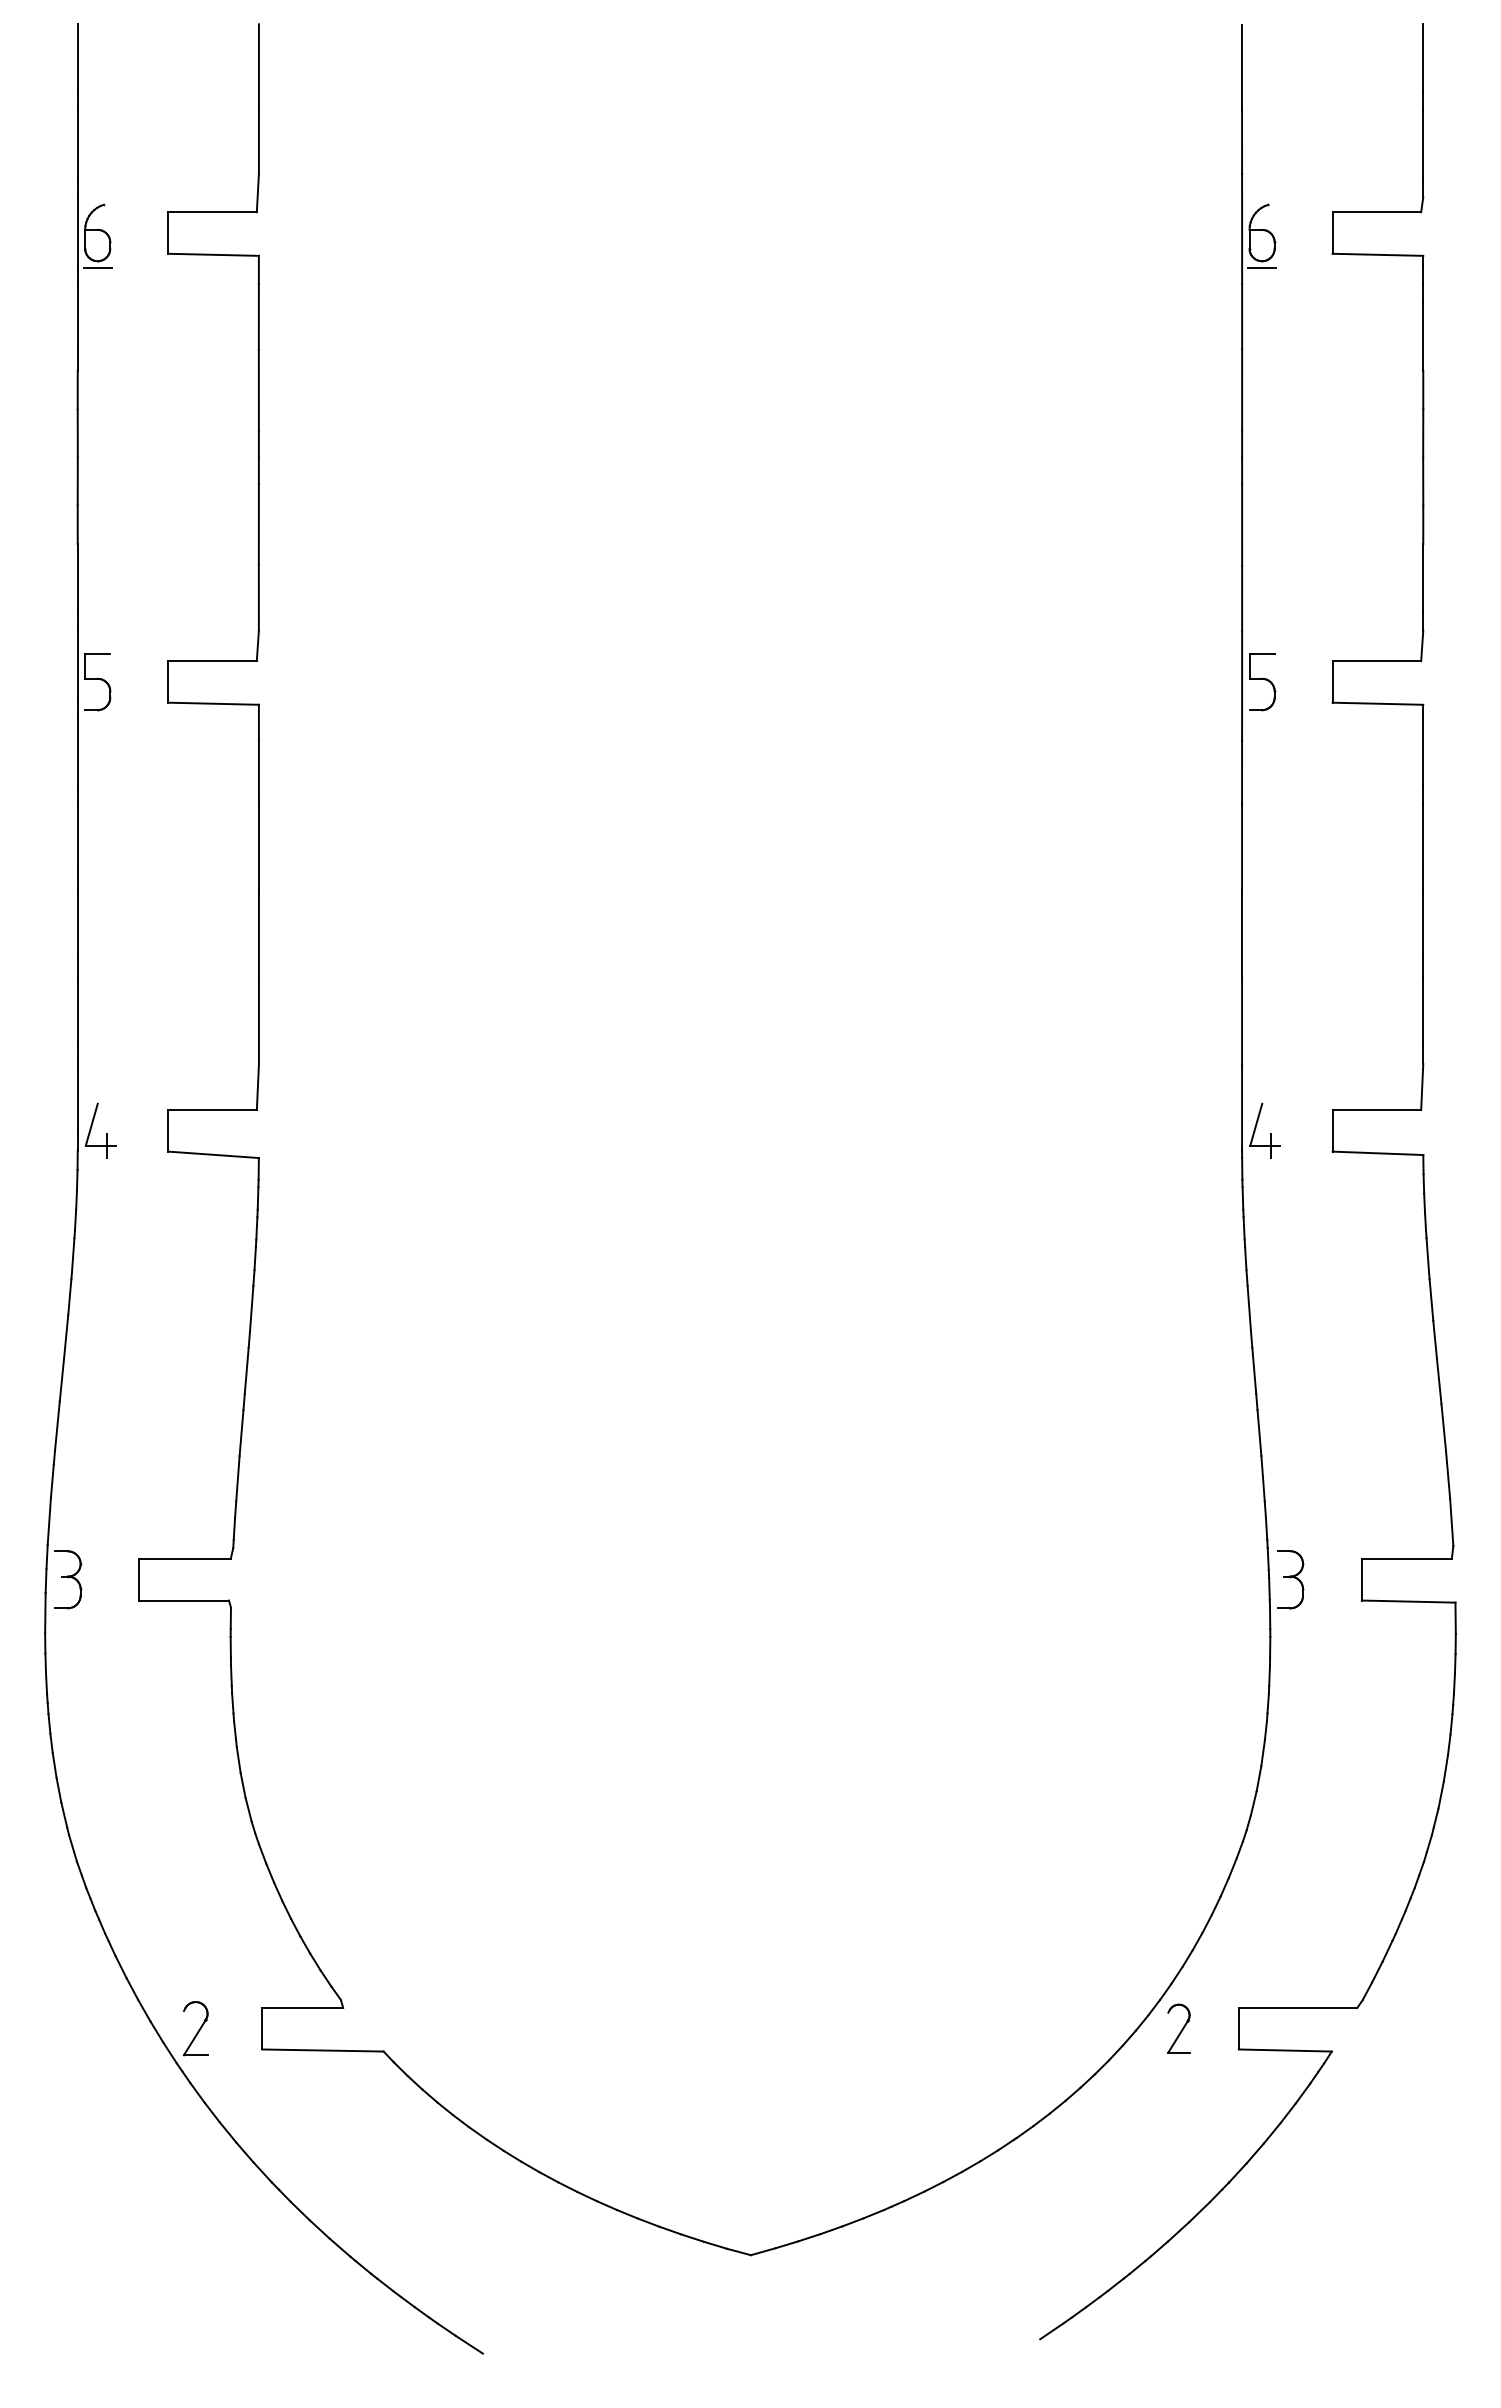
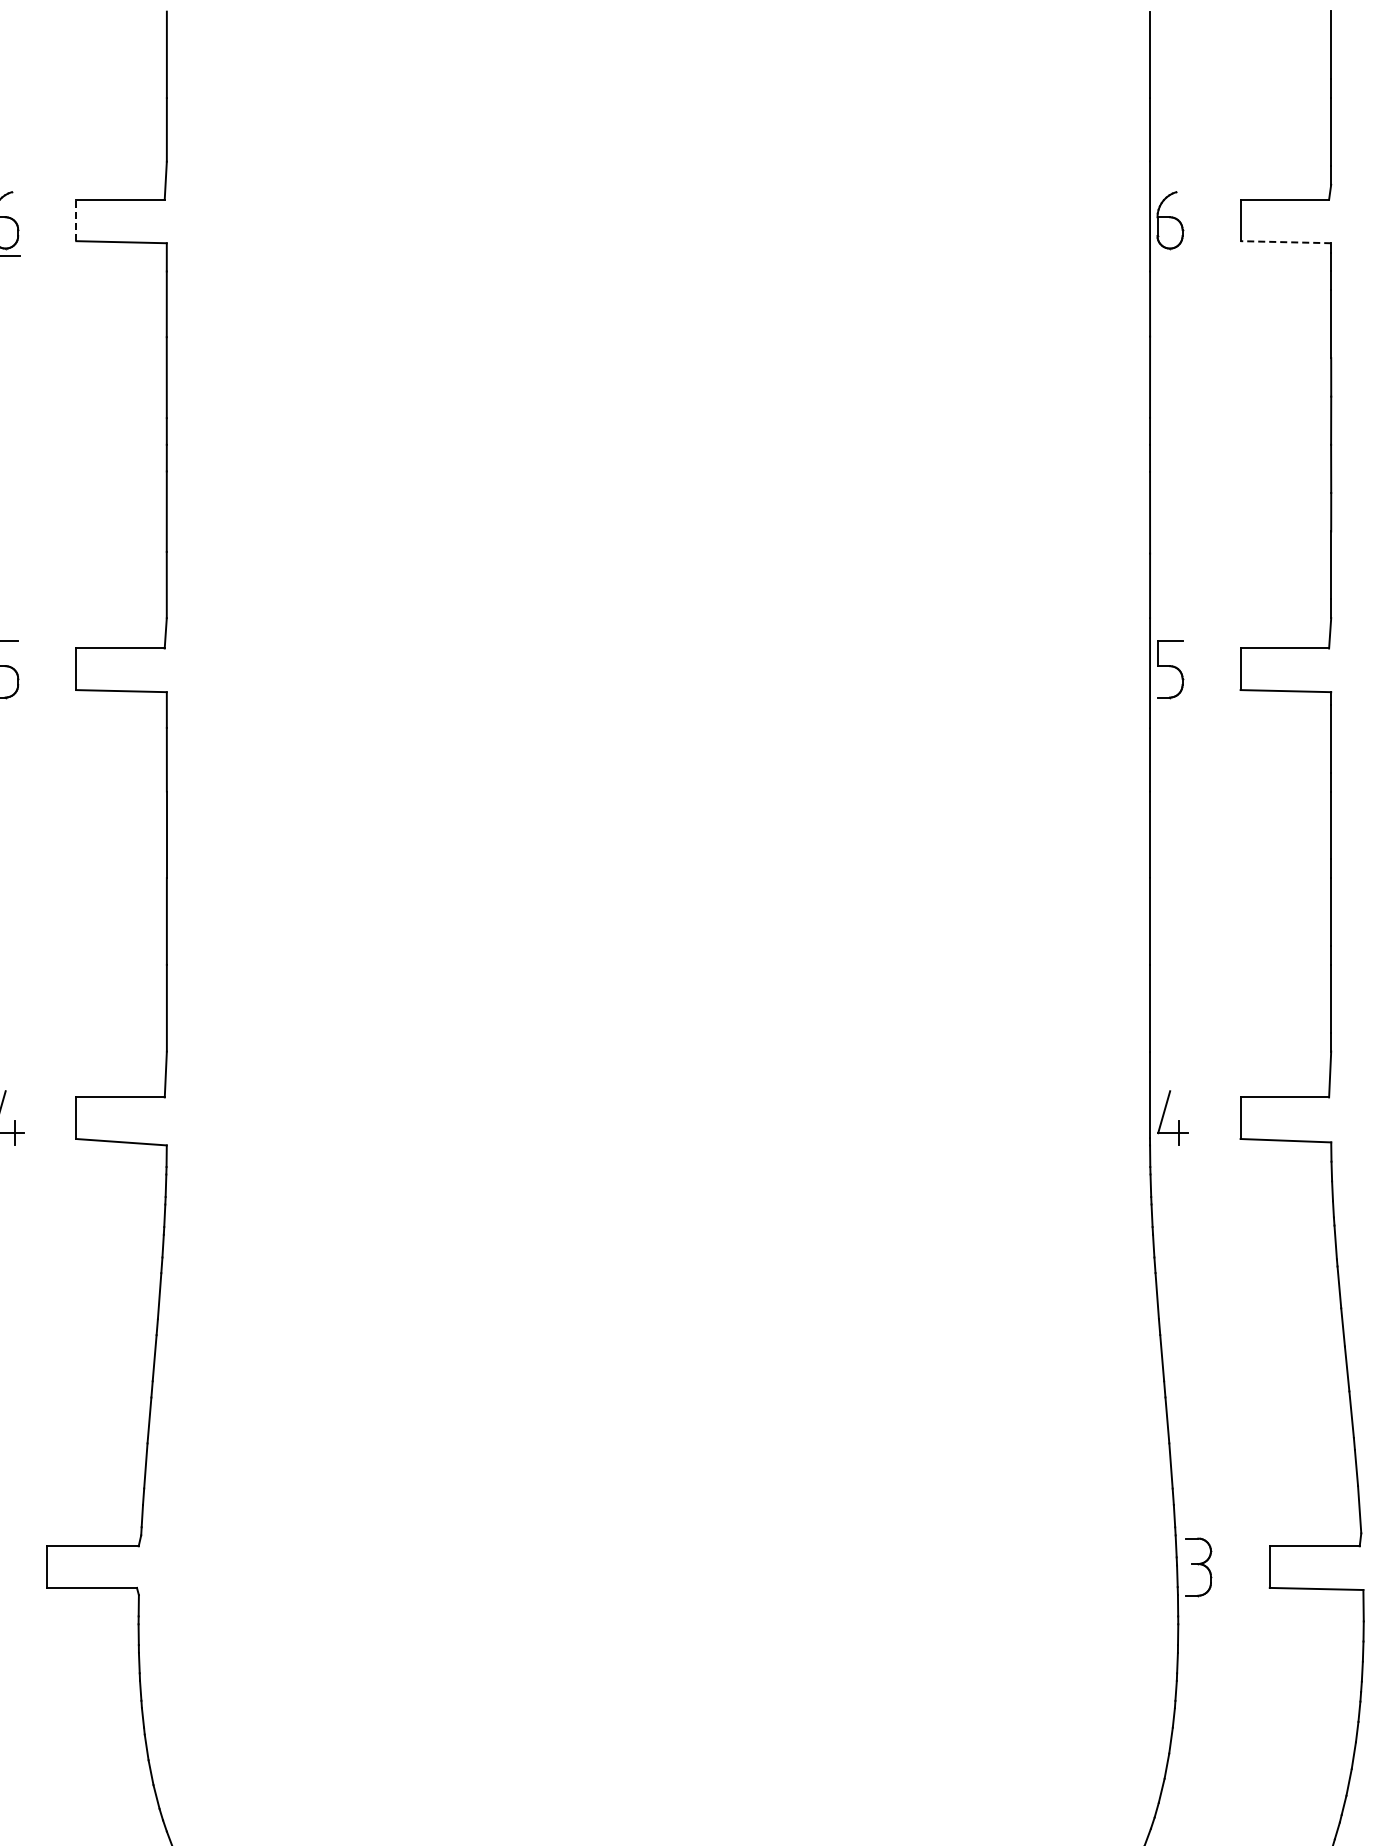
line: (168, 232) -> (76, 219), solid -> dashed
line: (1377, 254) -> (1285, 241), solid -> dashed
line: (1261, 268) -> (1169, 255), removed

